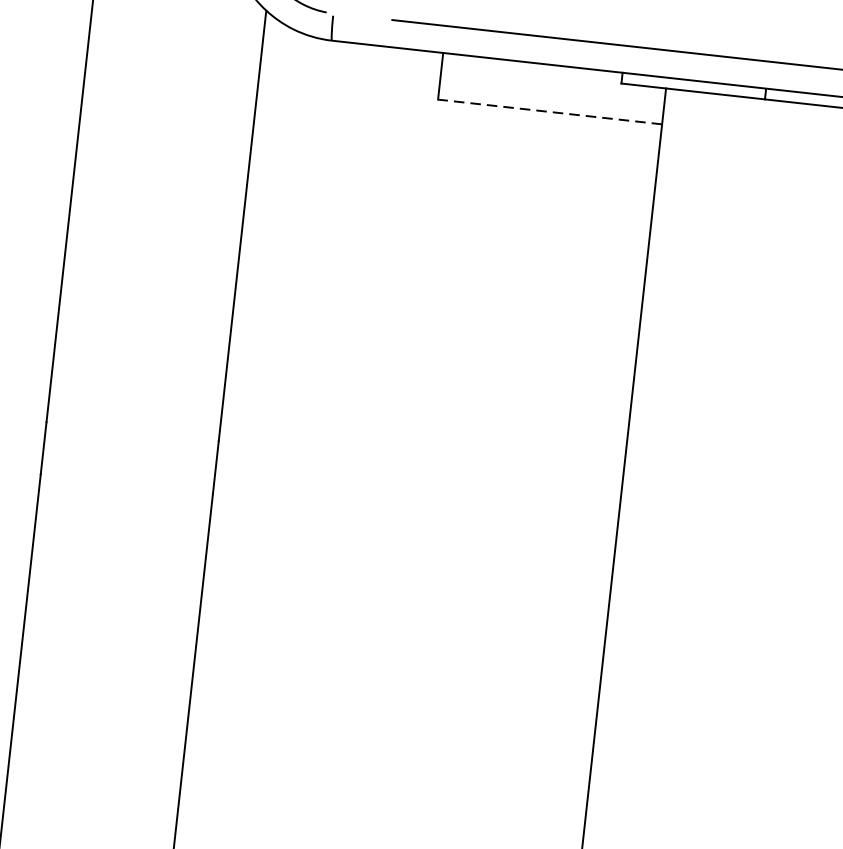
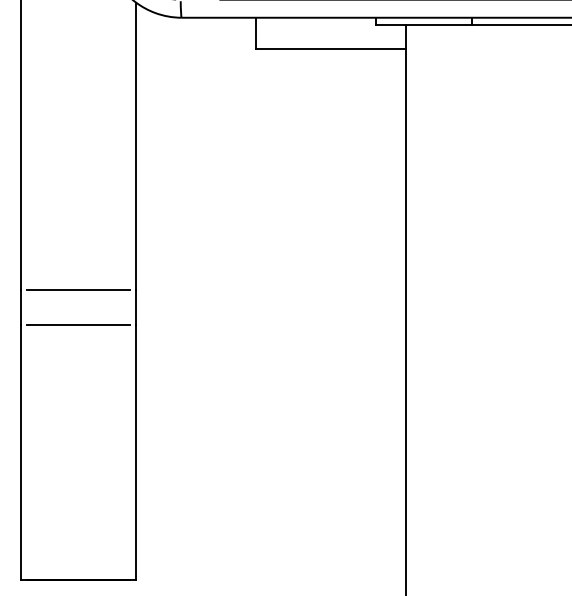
line: (549, 111) -> (330, 48), dashed -> solid
line: (132, 432) -> (78, 290), added
line: (126, 484) -> (78, 325), added

